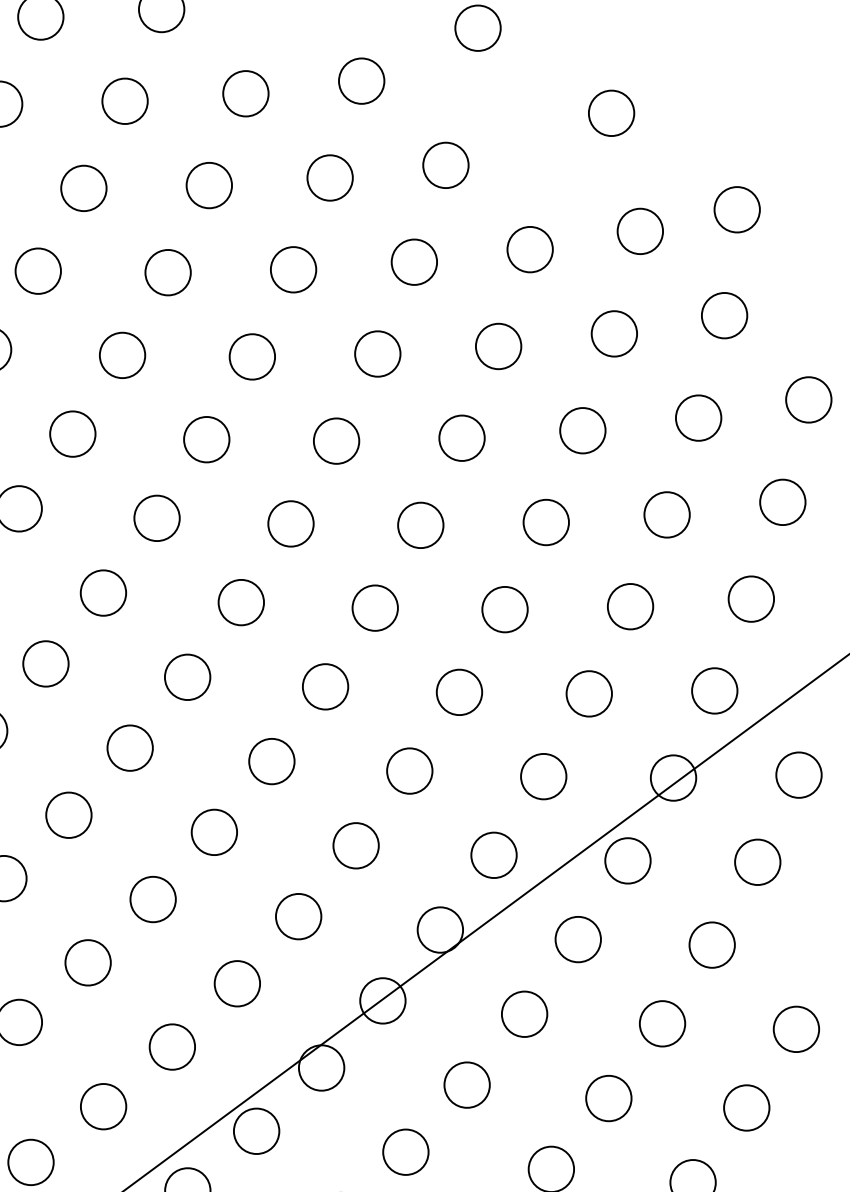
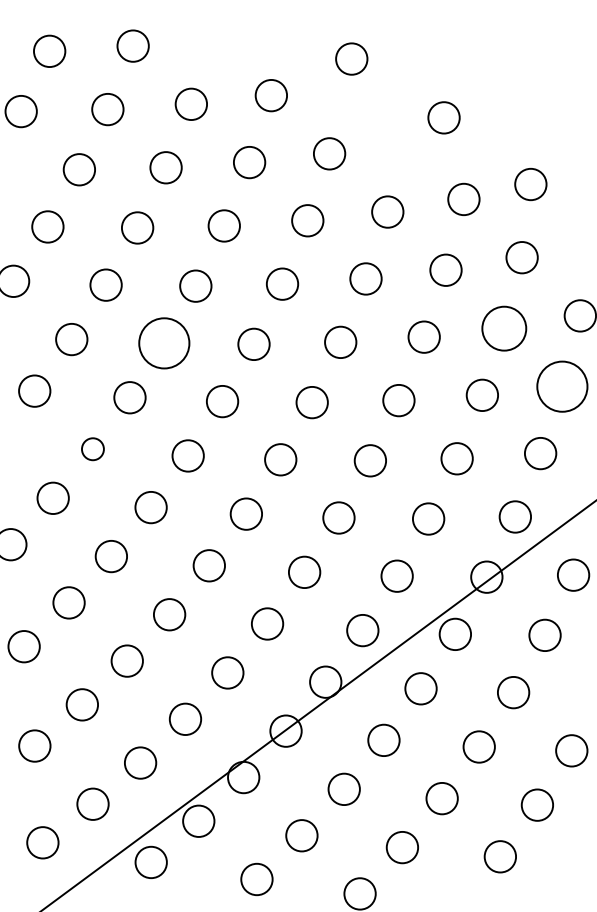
circle: (697, 416) -> (503, 327), size x1.4
circle: (207, 439) -> (164, 343), size x1.6
circle: (783, 502) -> (562, 386), size x1.6
circle: (102, 591) -> (92, 448), size x0.7

